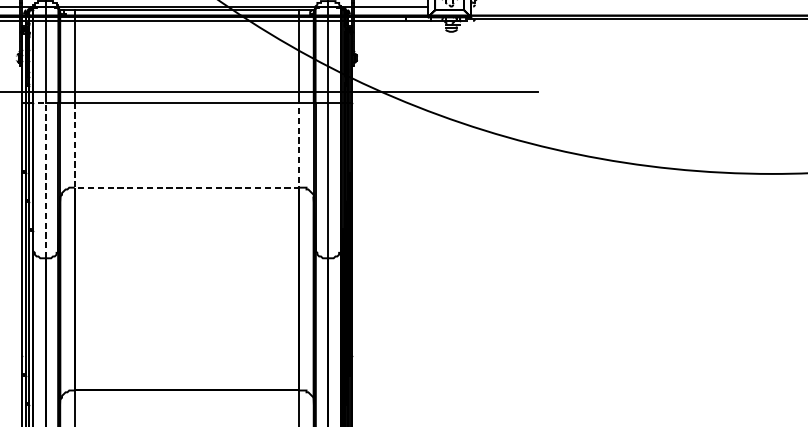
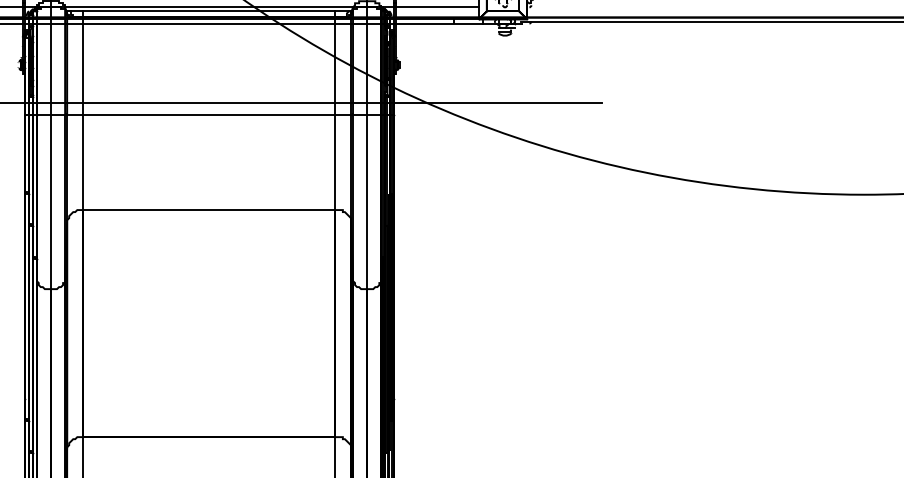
line: (45, 172) -> (50, 193), dashed -> solid
line: (187, 188) -> (209, 210), dashed -> solid

